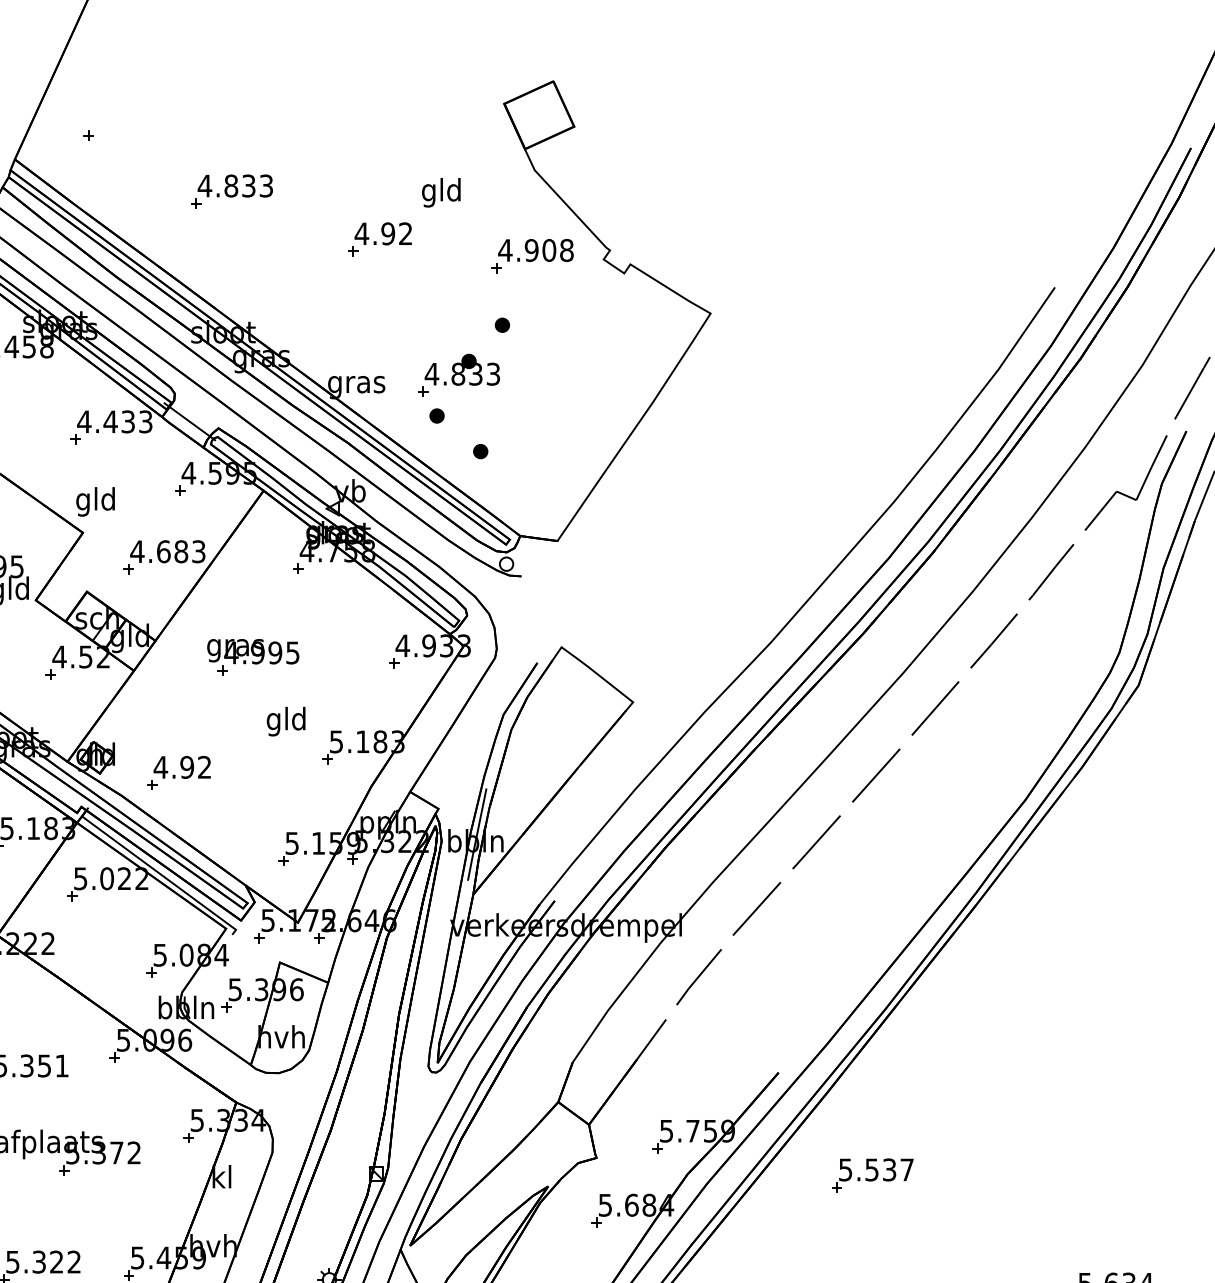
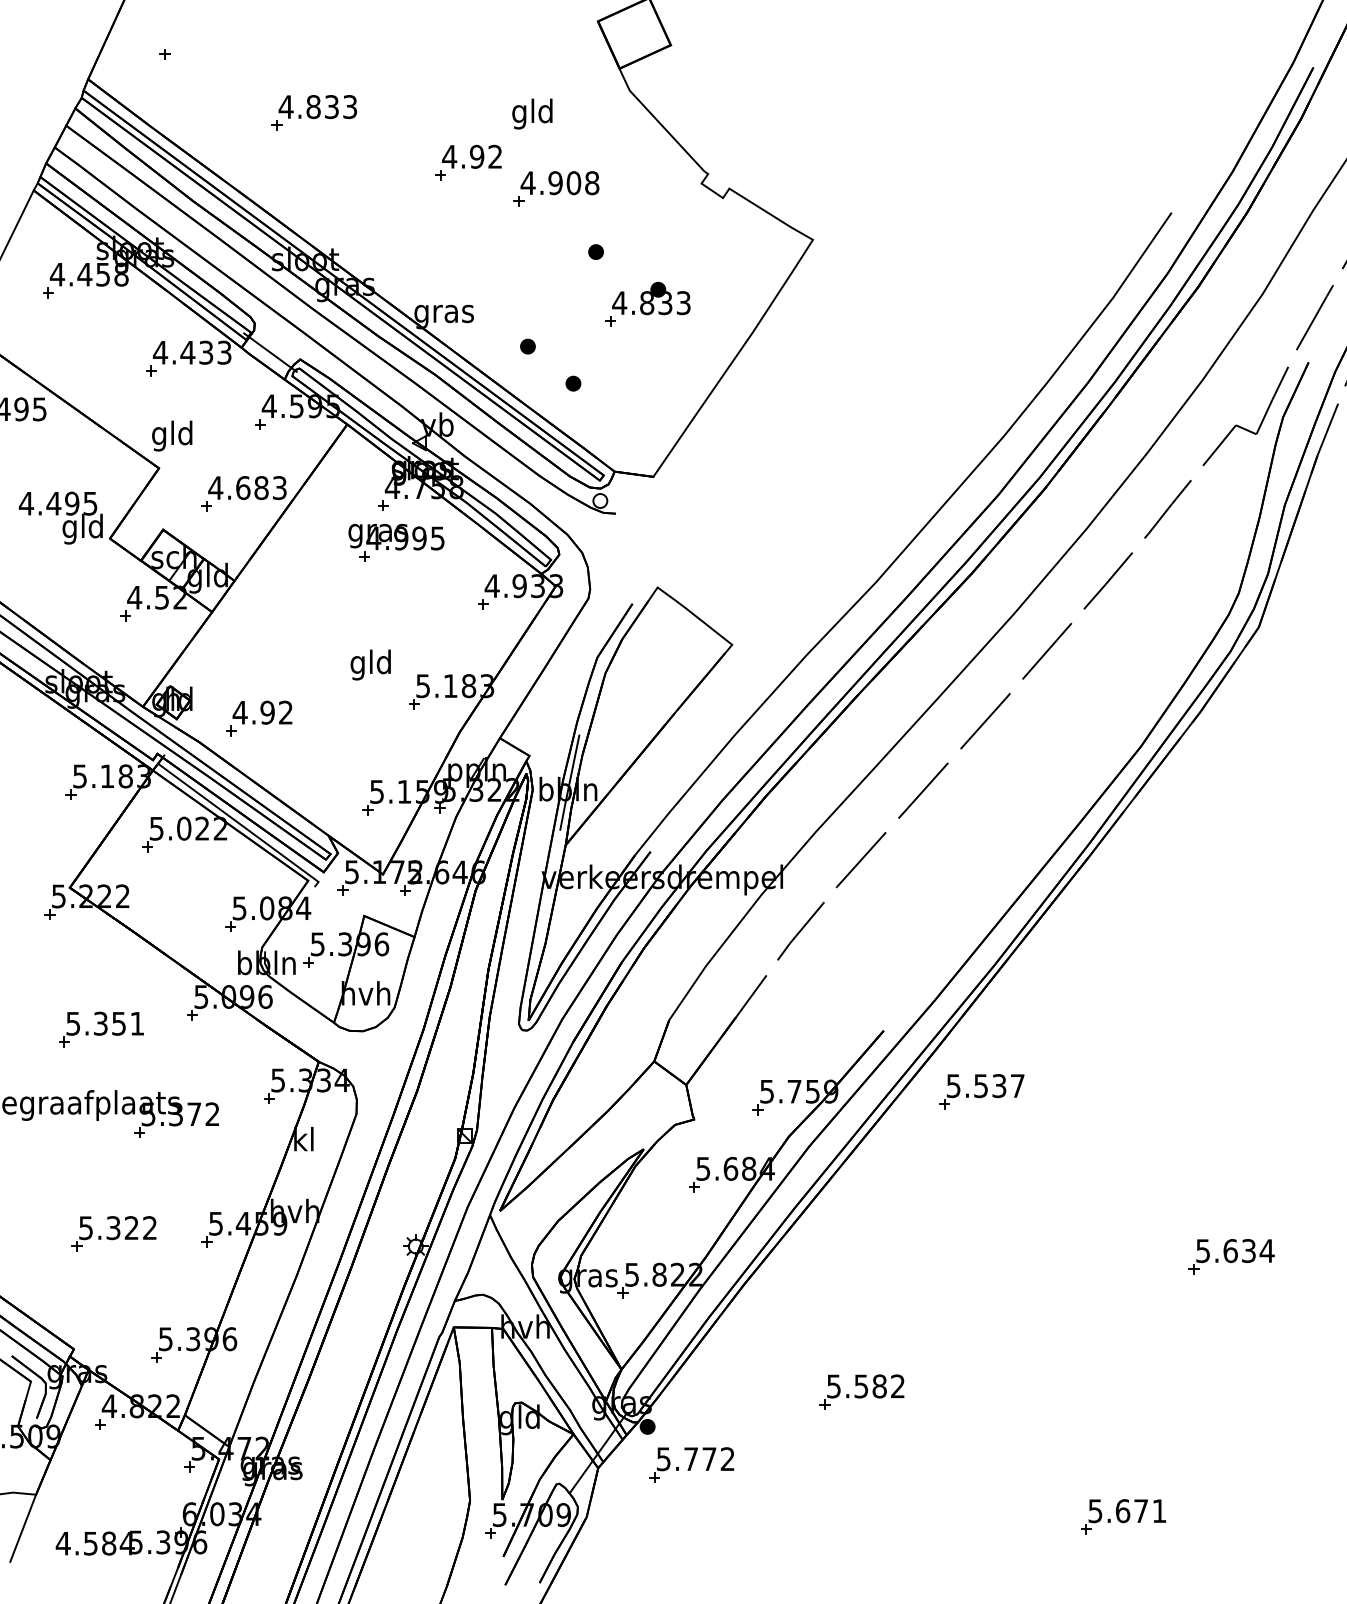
part: (532, 255) -> (556, 188), moved
part: (458, 374) -> (647, 303), moved
part: (253, 656) -> (396, 542), moved
part: (872, 1175) -> (981, 1091), moved

